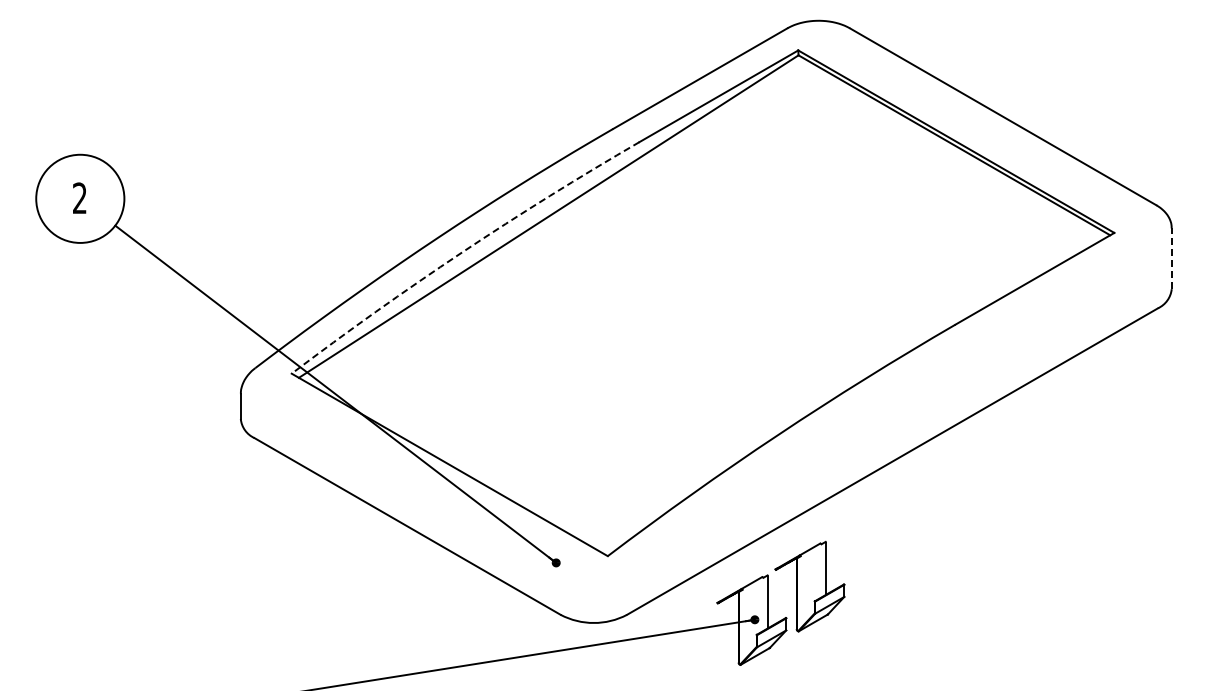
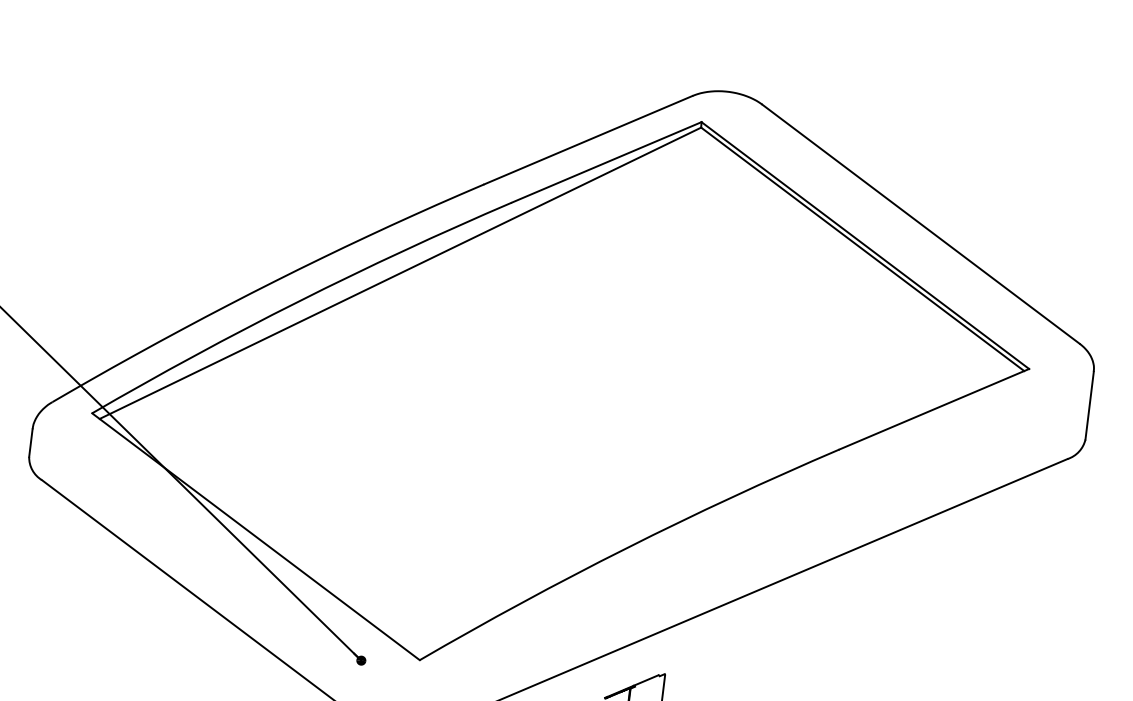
arc: (462, 252) -> (299, 301), dashed -> solid
line: (1171, 258) -> (1089, 405), dashed -> solid

